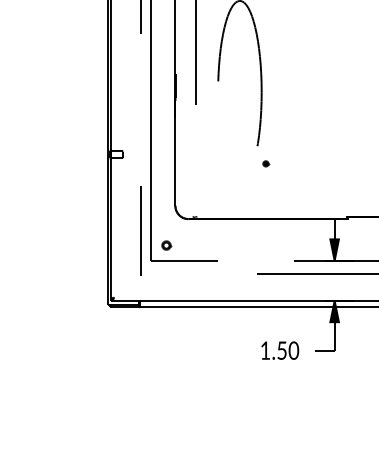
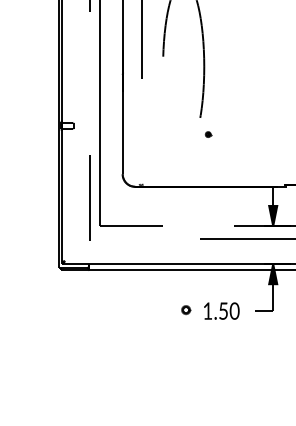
part: (166, 245) -> (186, 310), moved

